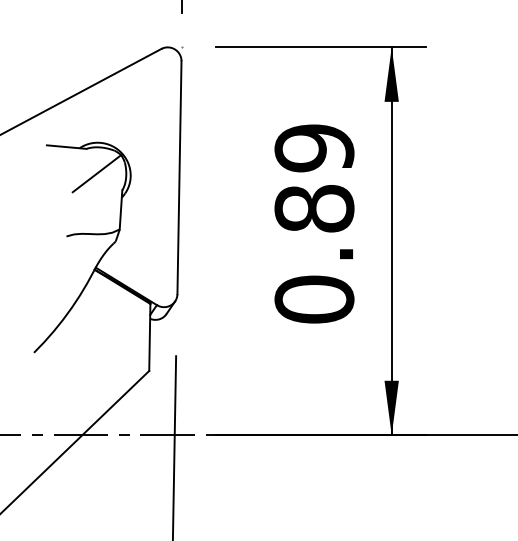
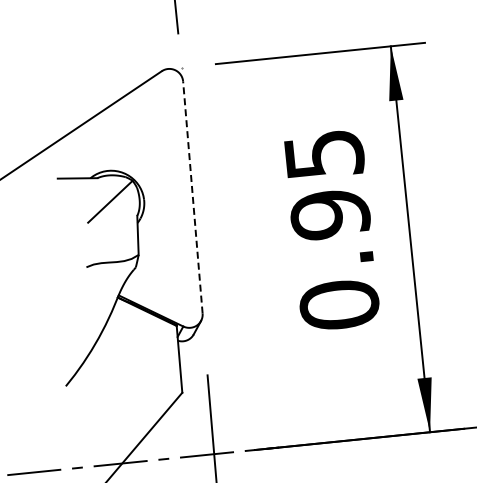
line: (179, 177) -> (192, 197), solid -> dashed
text: (314, 178) -> (327, 184), 0.89 -> 0.95

